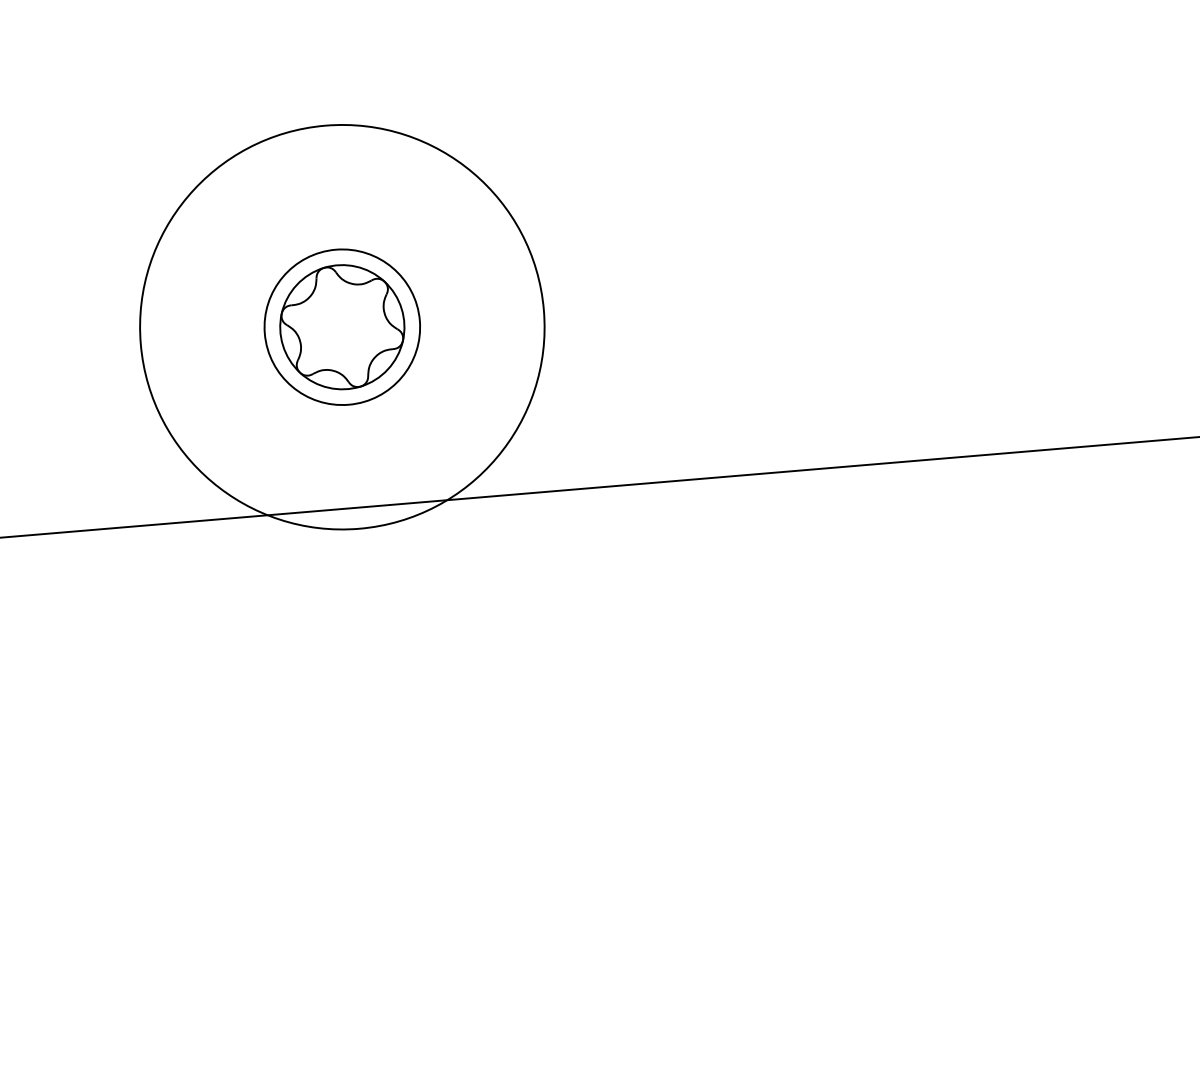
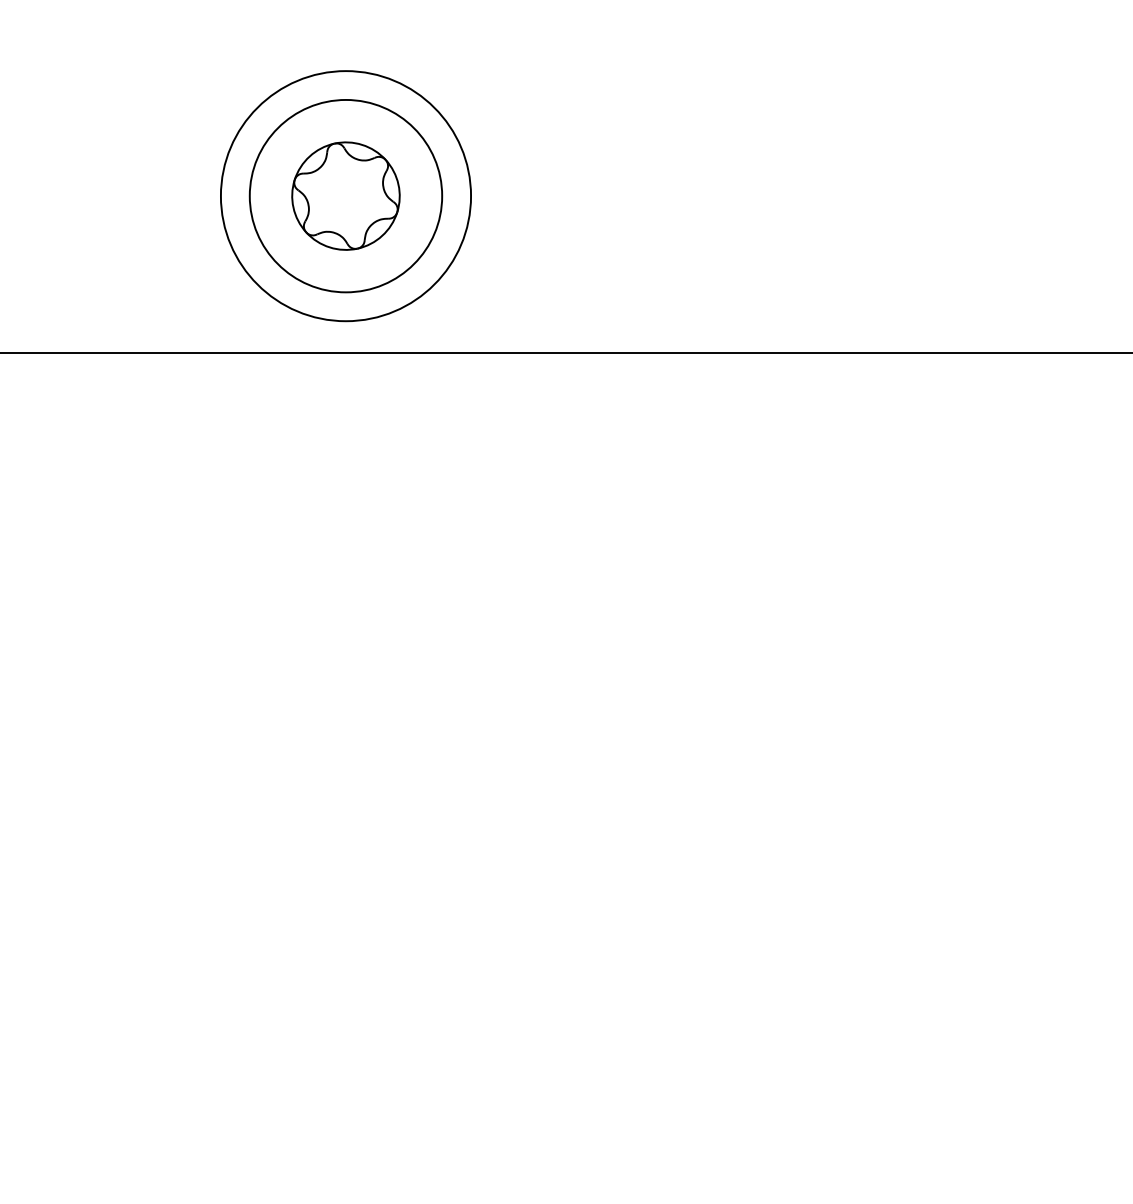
circle: (341, 326) -> (345, 195), size x1.43
circle: (341, 327) -> (345, 196), size x0.71

